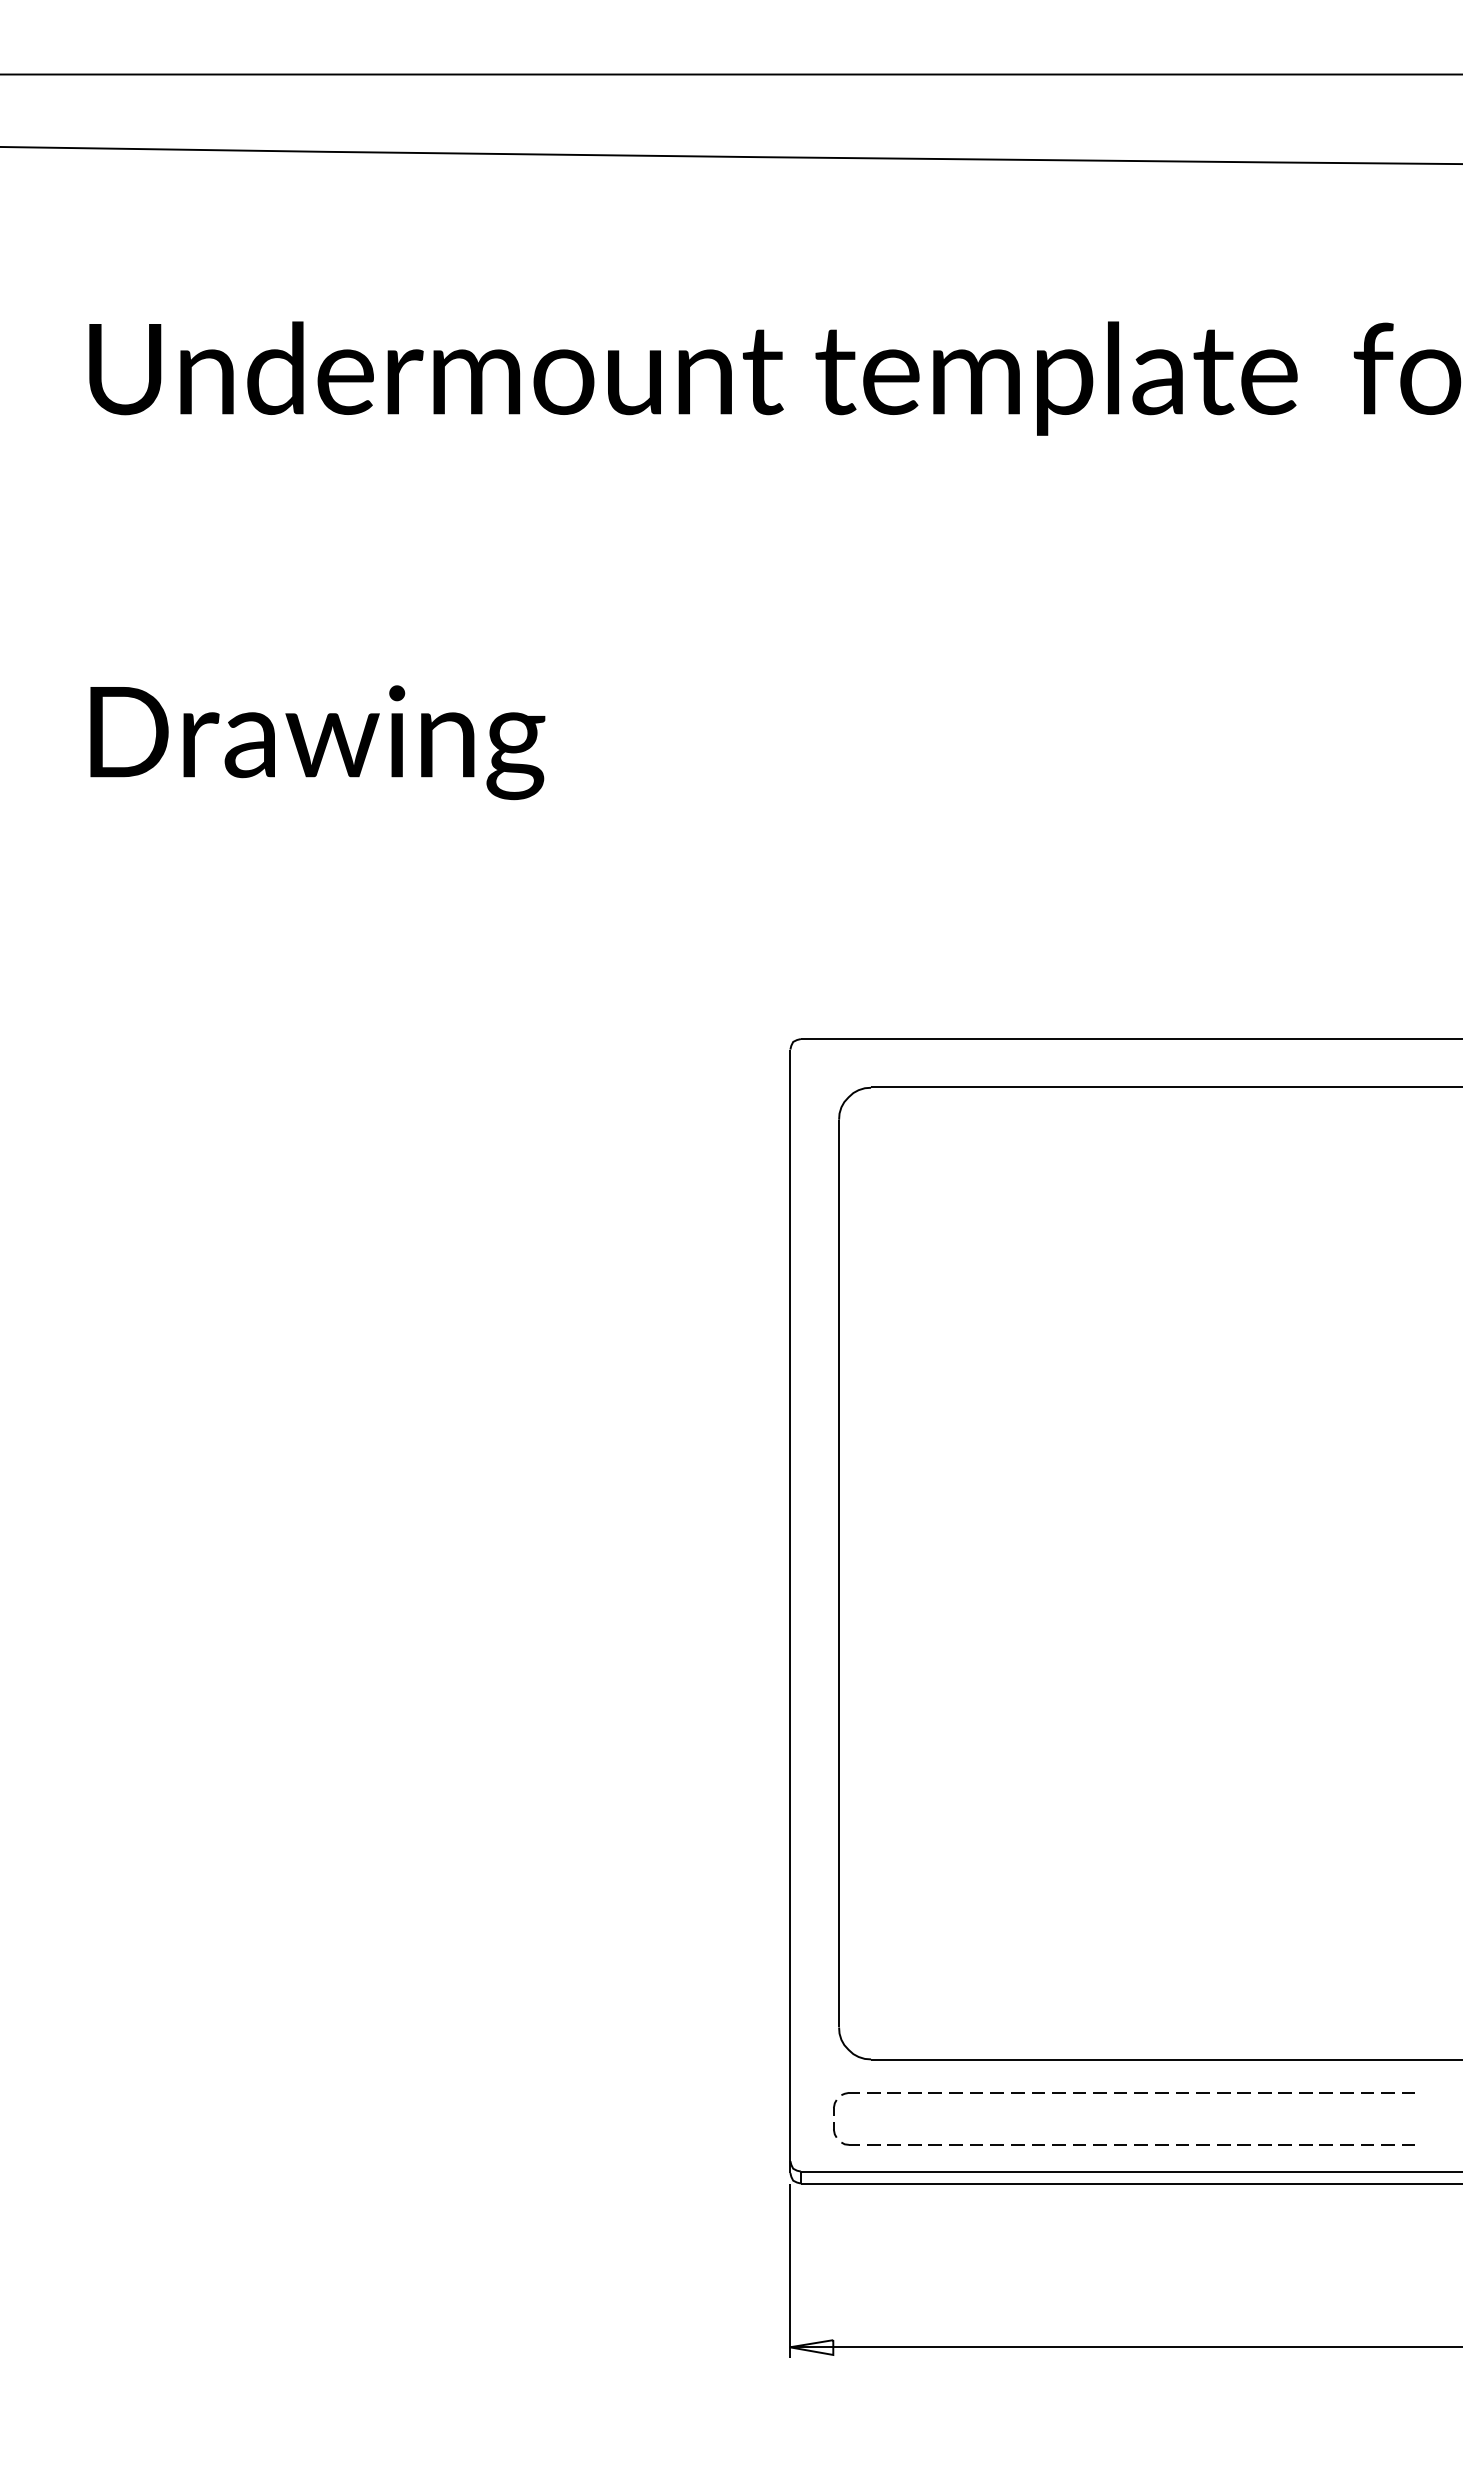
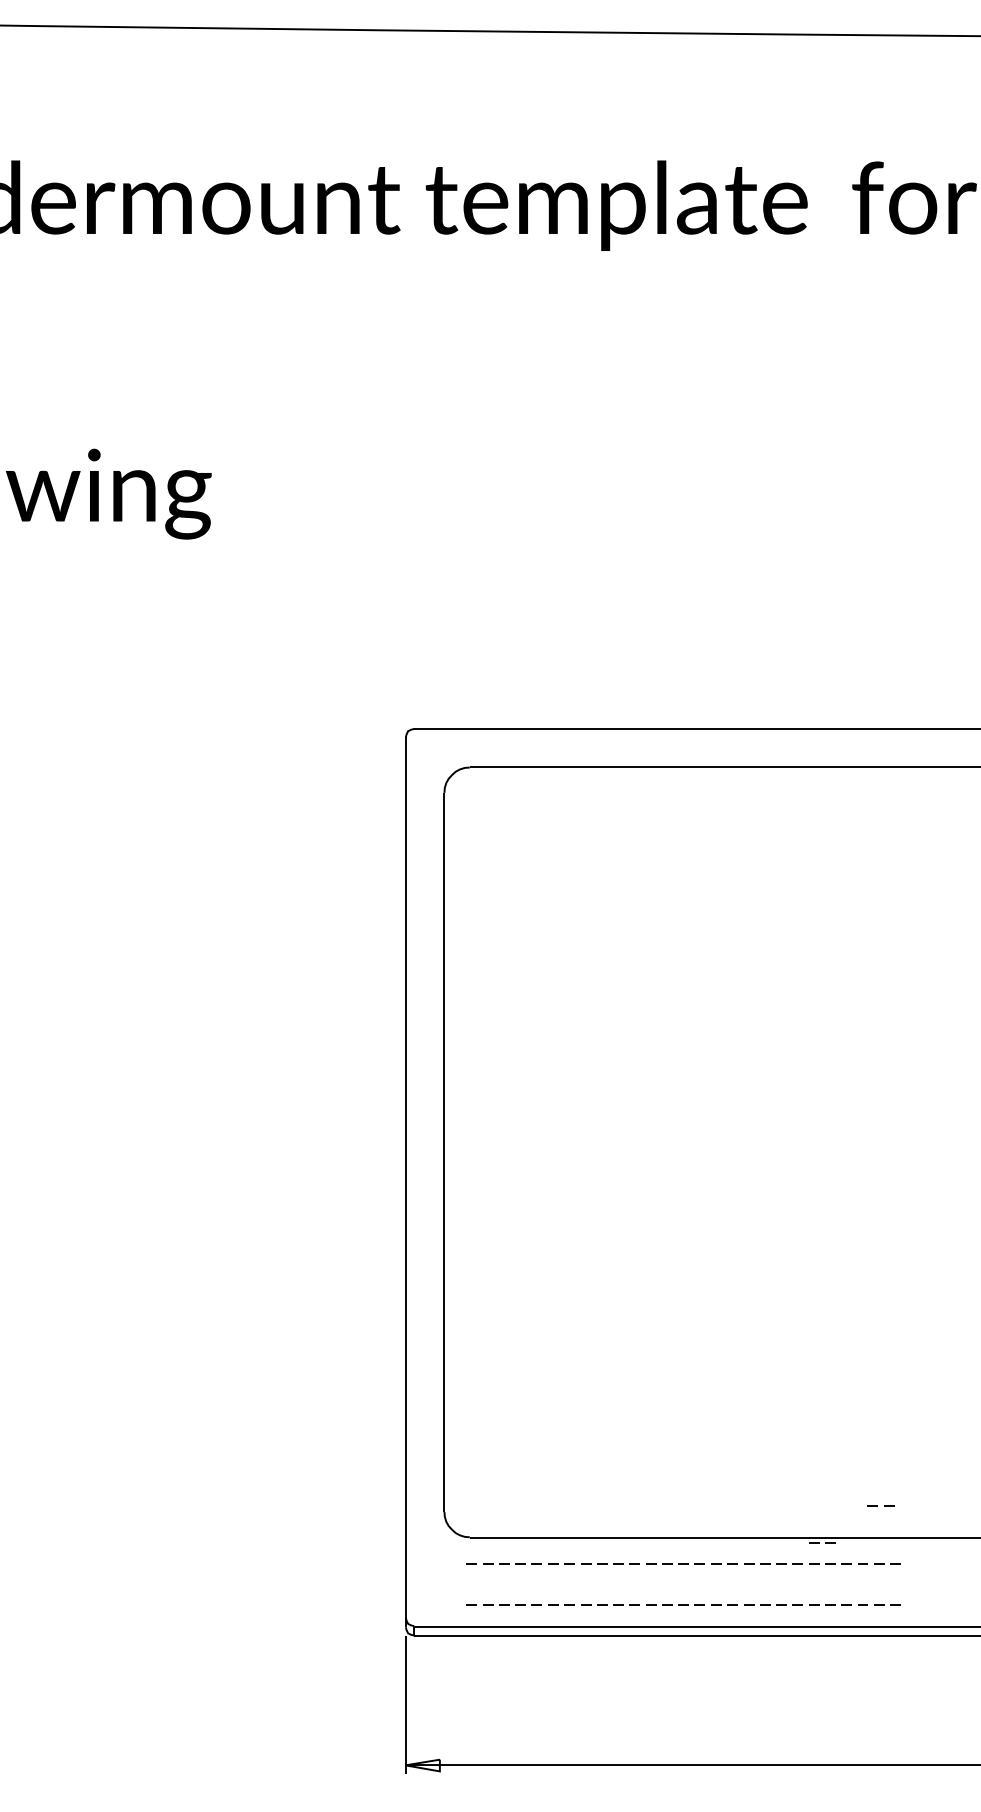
line: (1386, 2019) -> (878, 1505), added
line: (1312, 2066) -> (819, 1542), added
part: (834, 2115) -> (440, 1581), removed

